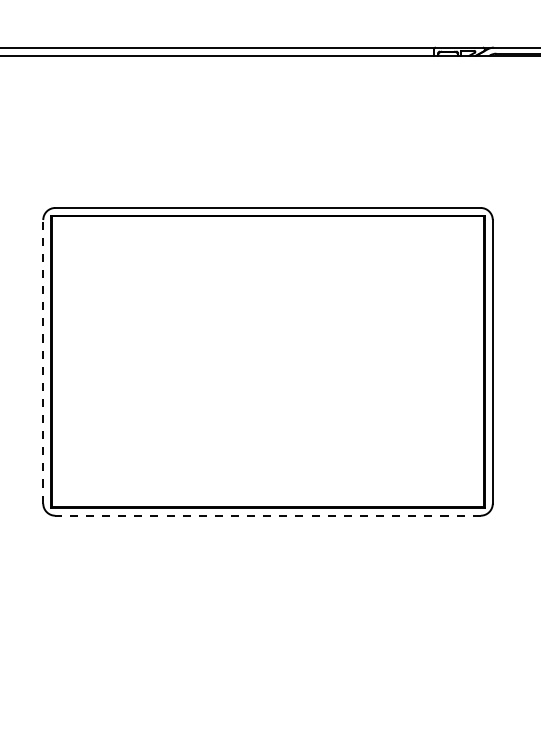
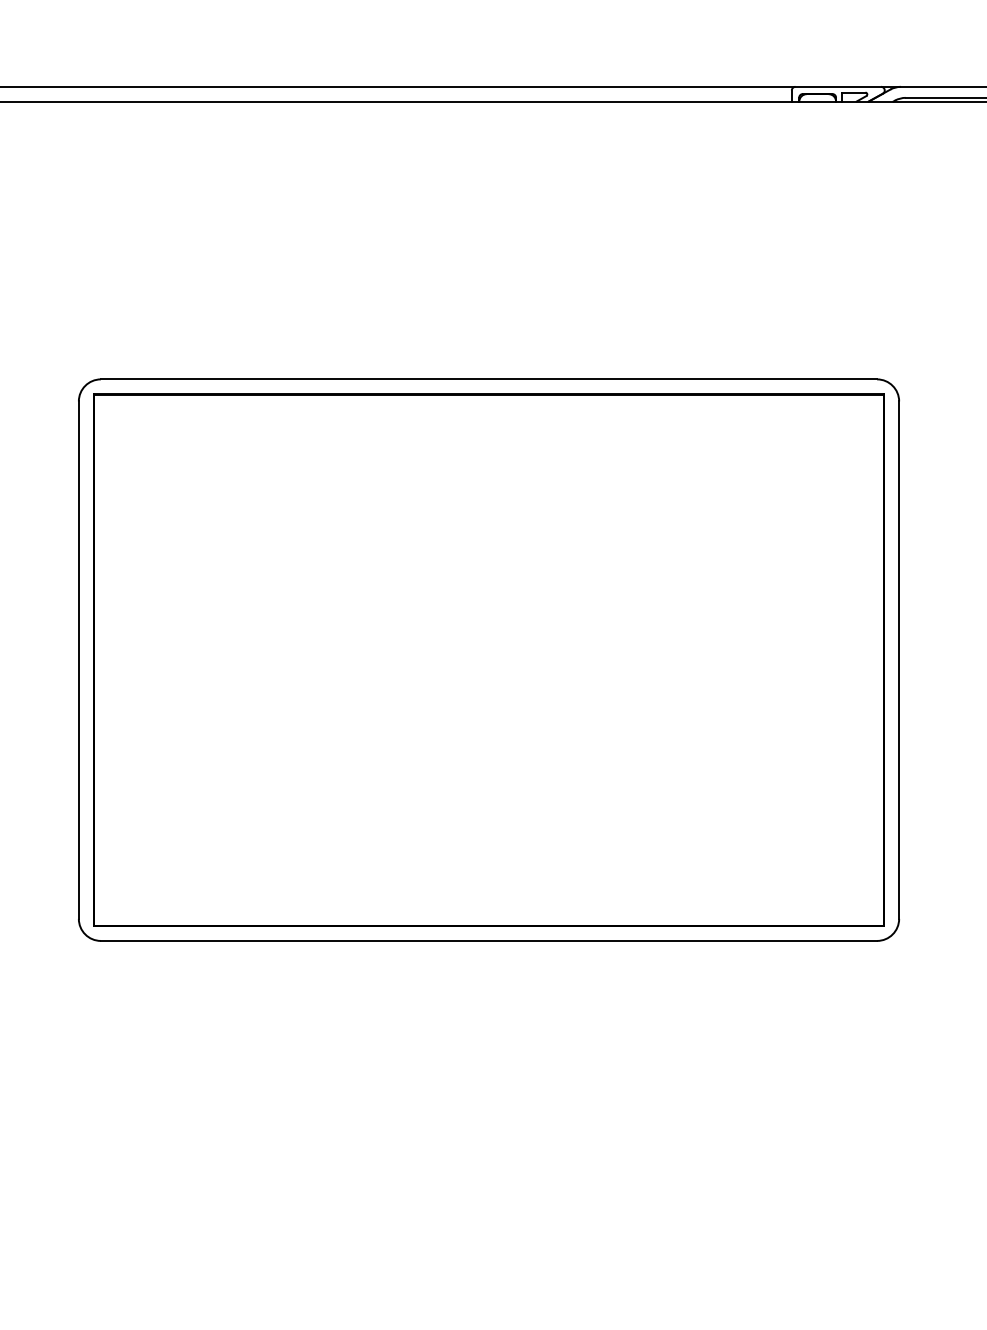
line: (43, 361) -> (79, 659), dashed -> solid
line: (268, 515) -> (489, 940), dashed -> solid

